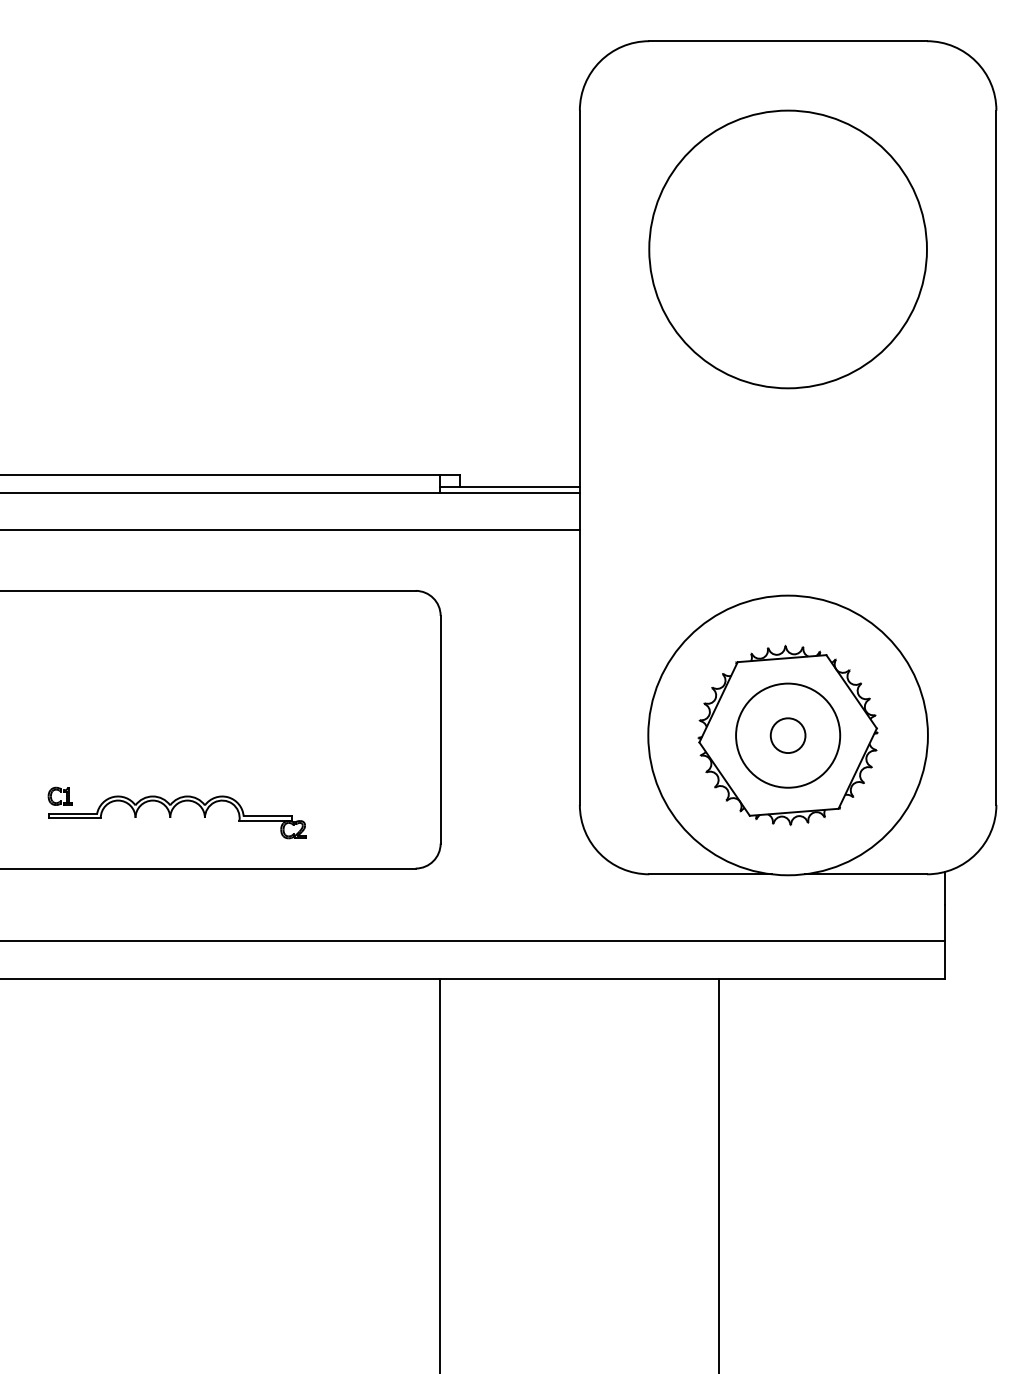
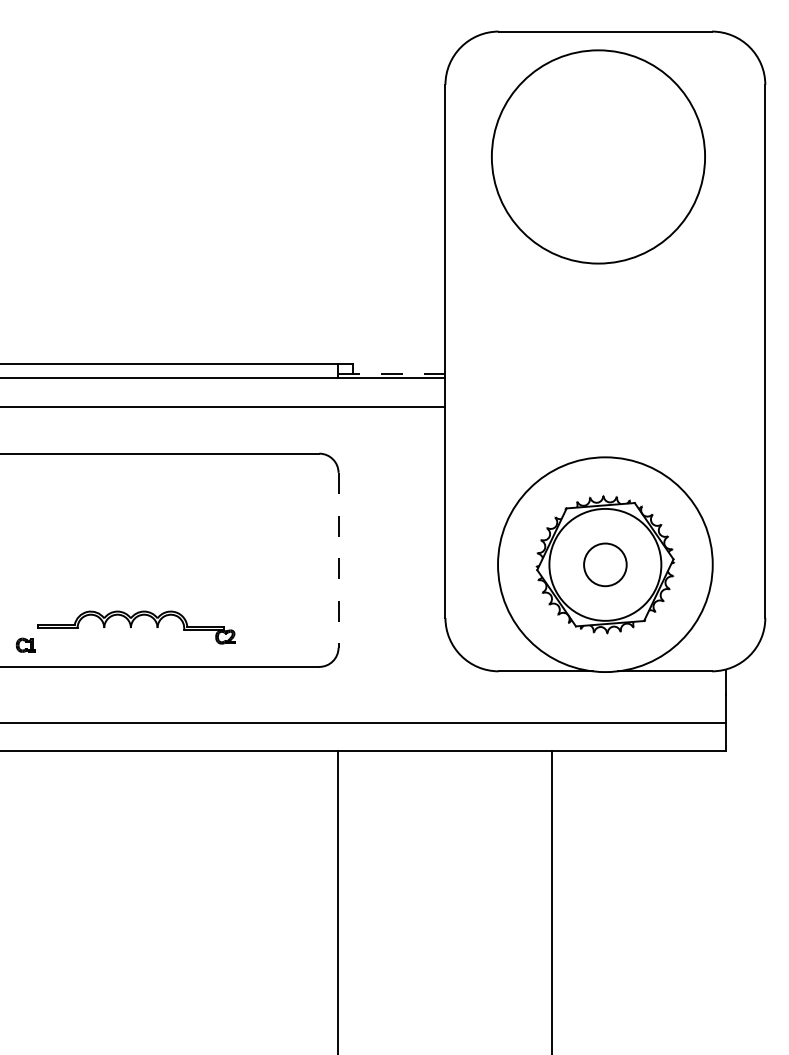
circle: (787, 249) -> (597, 156), moved
line: (510, 487) -> (392, 374), solid -> dashed
line: (440, 729) -> (338, 560), solid -> dashed
circle: (787, 735) -> (604, 564), size x1.6
circle: (788, 735) -> (605, 564), size x1.4
part: (59, 795) -> (25, 644), moved

